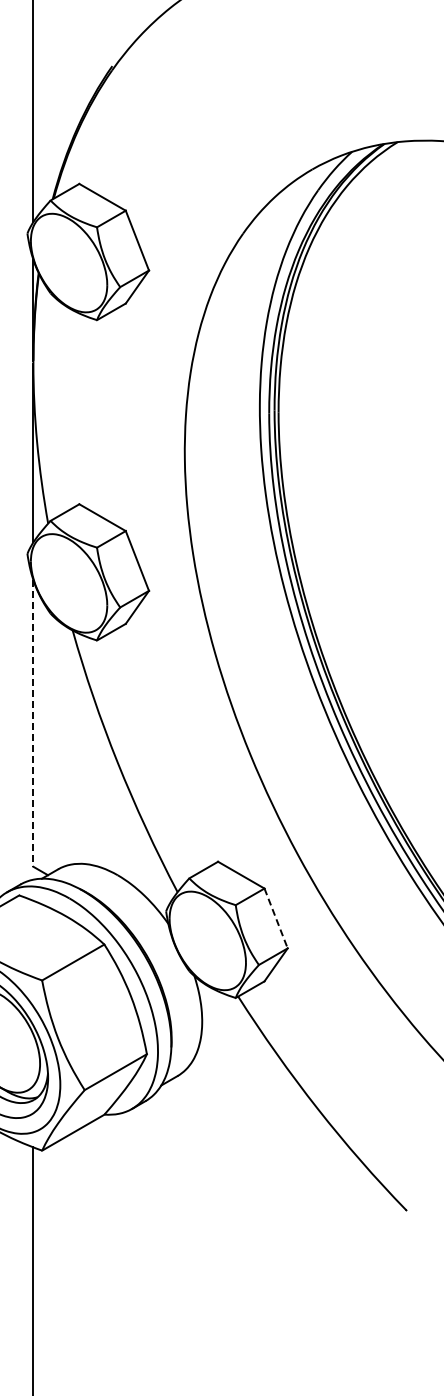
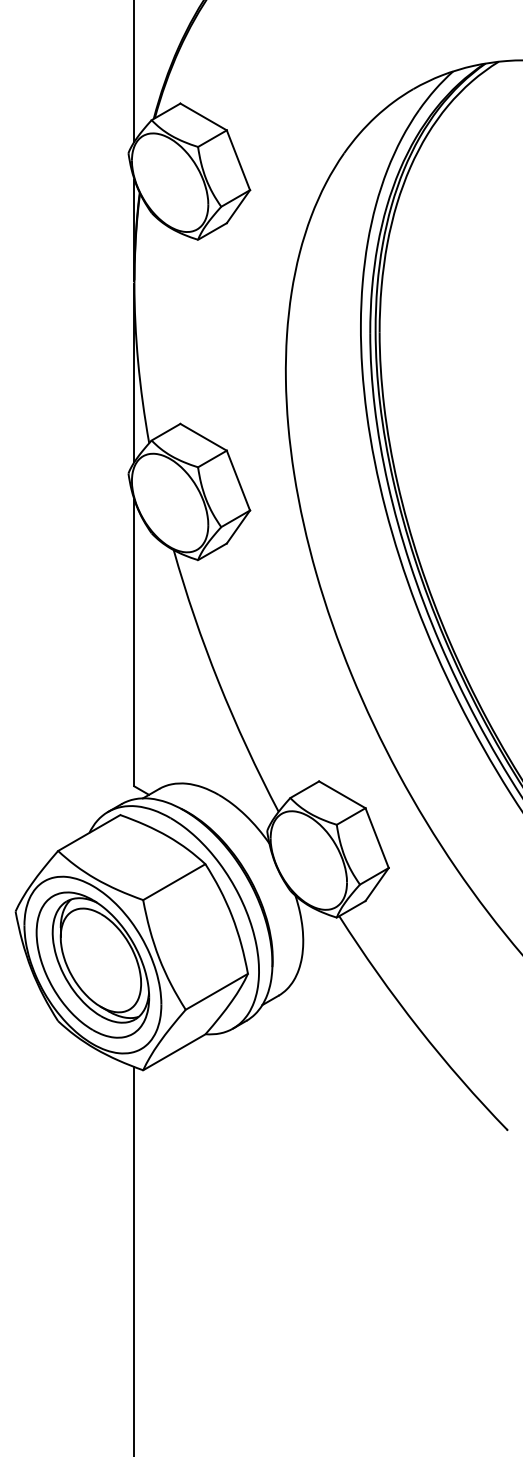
line: (33, 723) -> (134, 643), dashed -> solid
line: (276, 918) -> (377, 838), dashed -> solid

